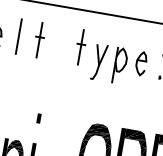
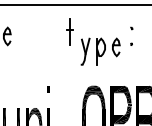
line: (18, 37) -> (23, 32), removed
part: (39, 39) -> (38, 31), removed
part: (119, 65) -> (100, 51), moved

